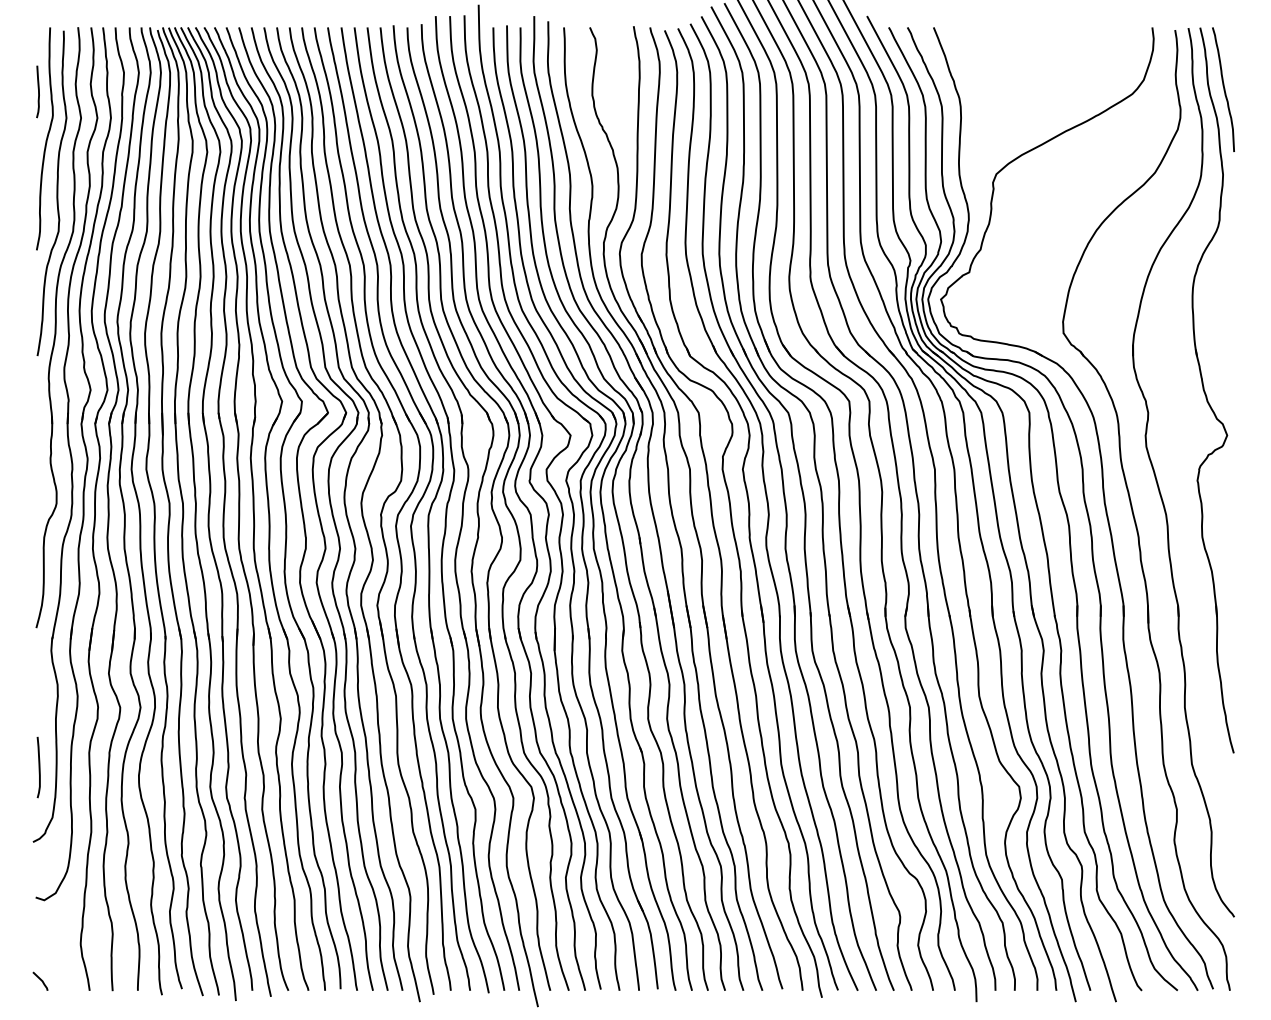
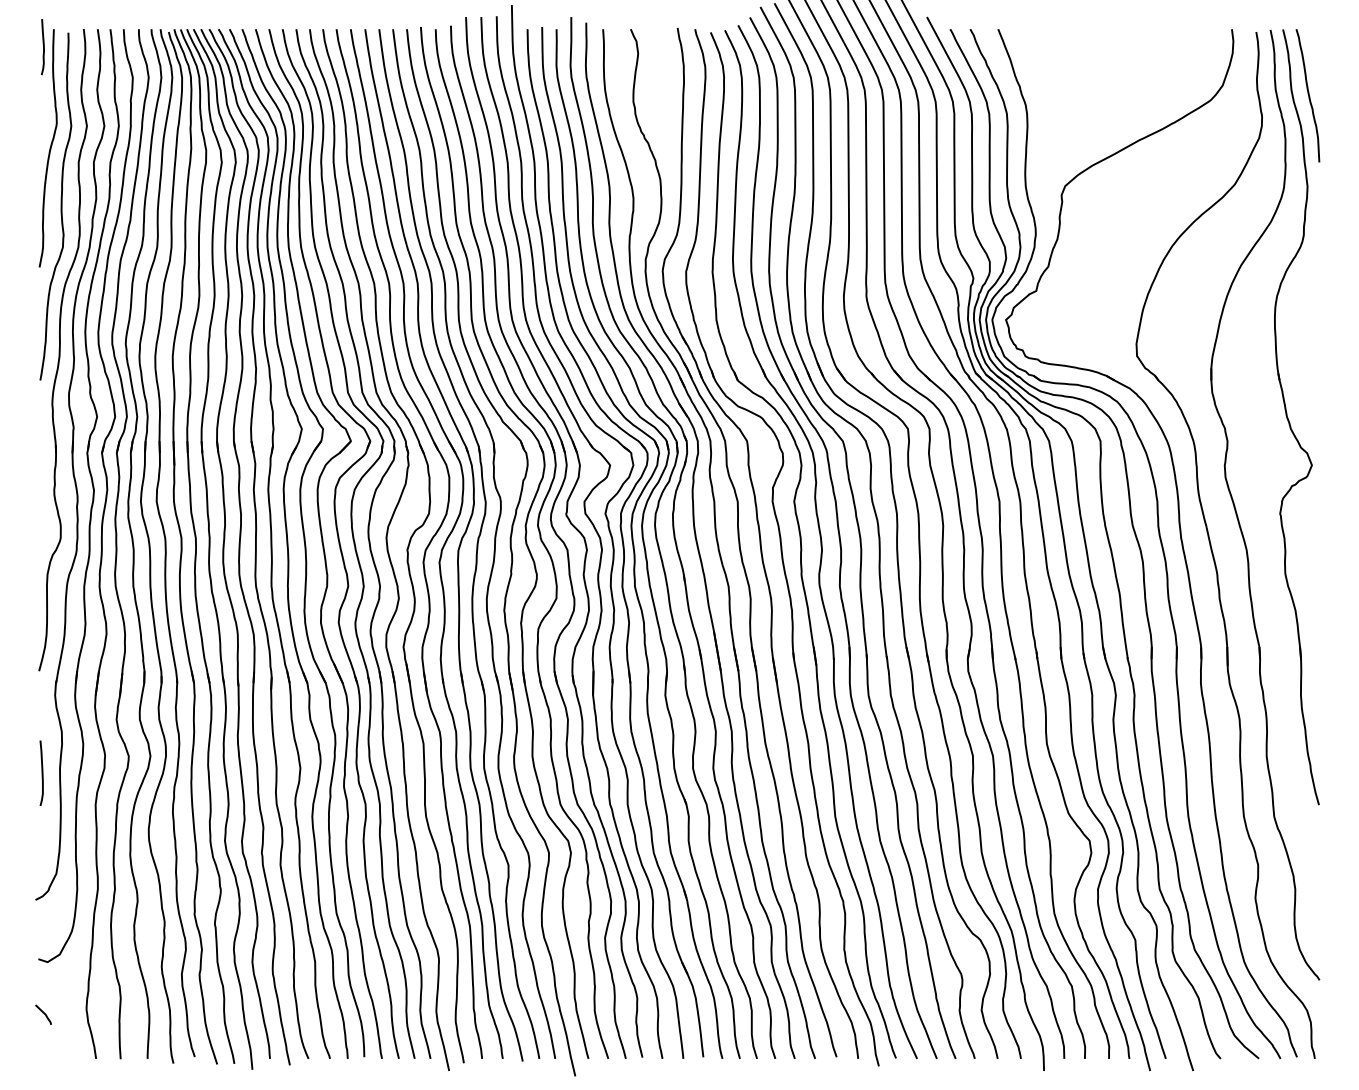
curve: (38, 92) -> (43, 47), moved
curve: (38, 766) -> (41, 772), moved
line: (40, 980) -> (43, 1013), moved

